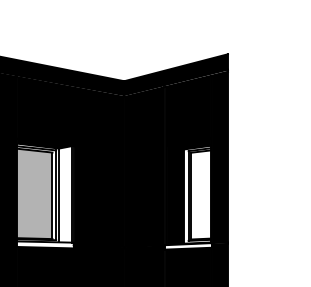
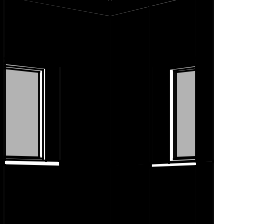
fill: (65, 194) -> (52, 113), added
fill: (200, 194) -> (185, 113), added

